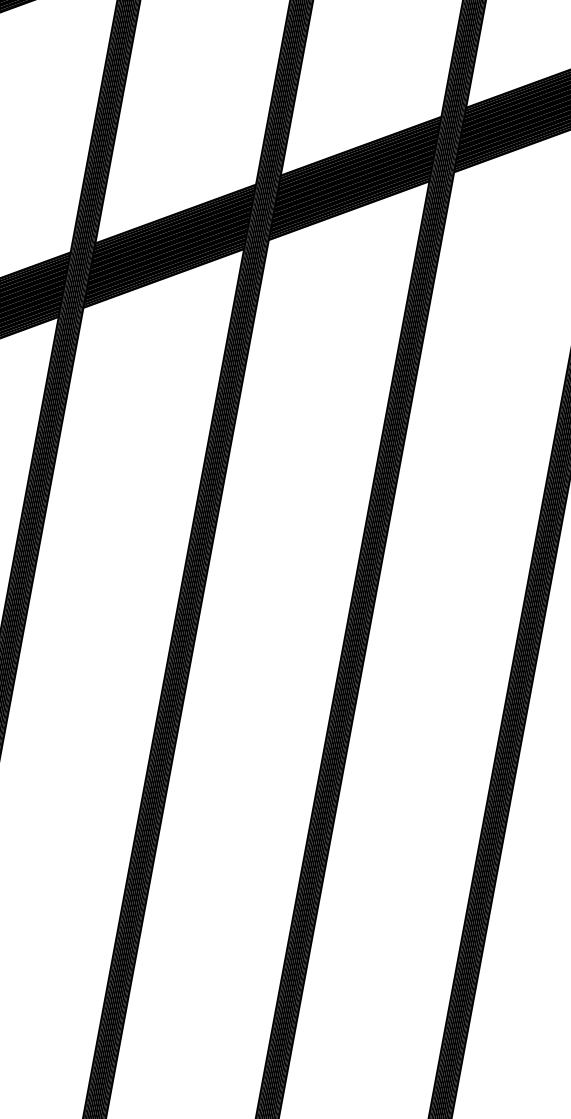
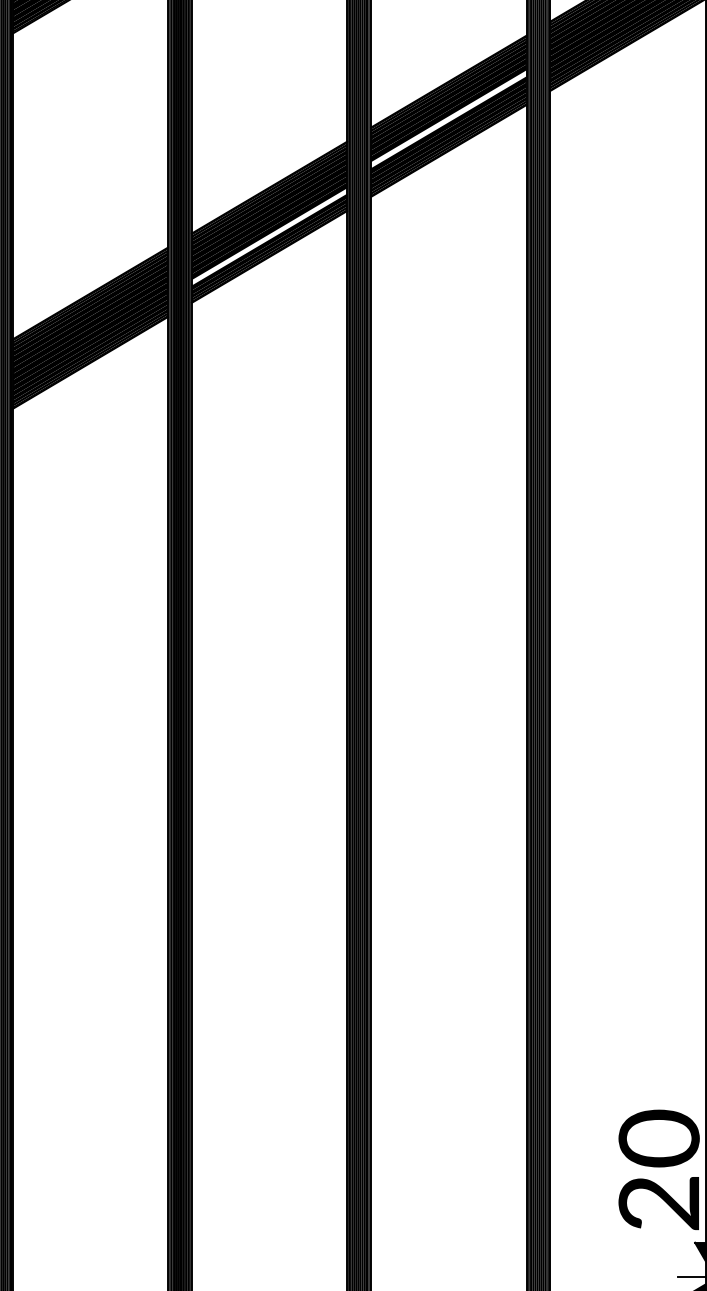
fill: (354, 181) -> (448, 119), removed
fill: (167, 259) -> (269, 236), removed

